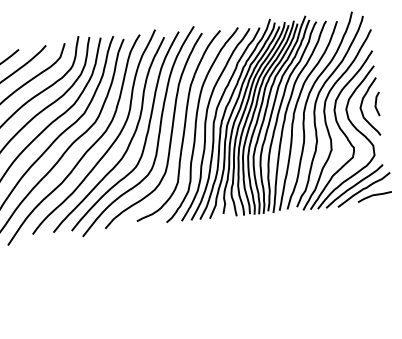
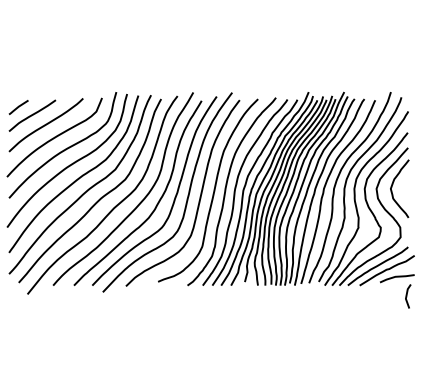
line: (376, 104) -> (407, 296), moved

